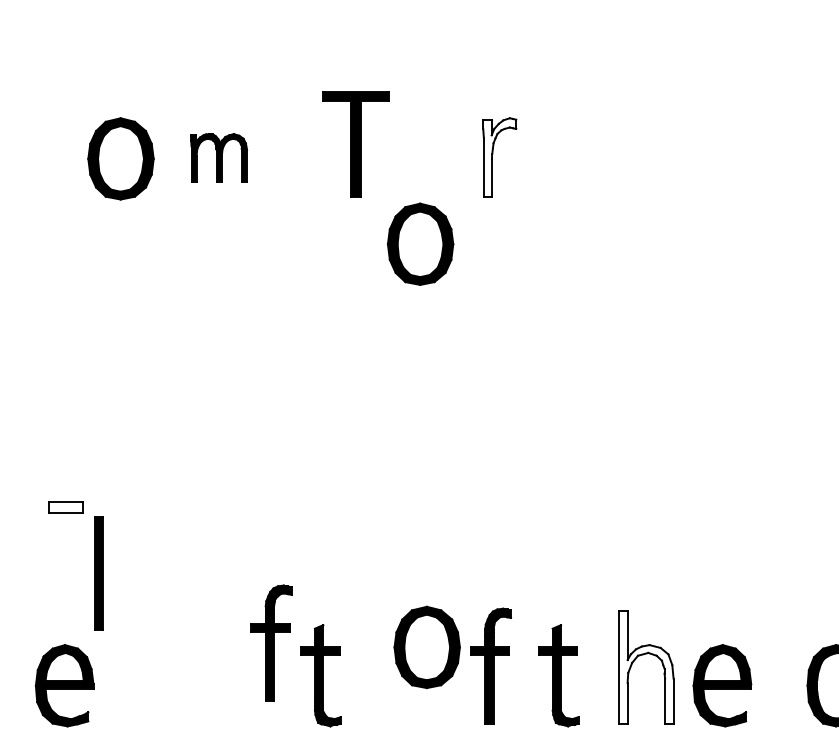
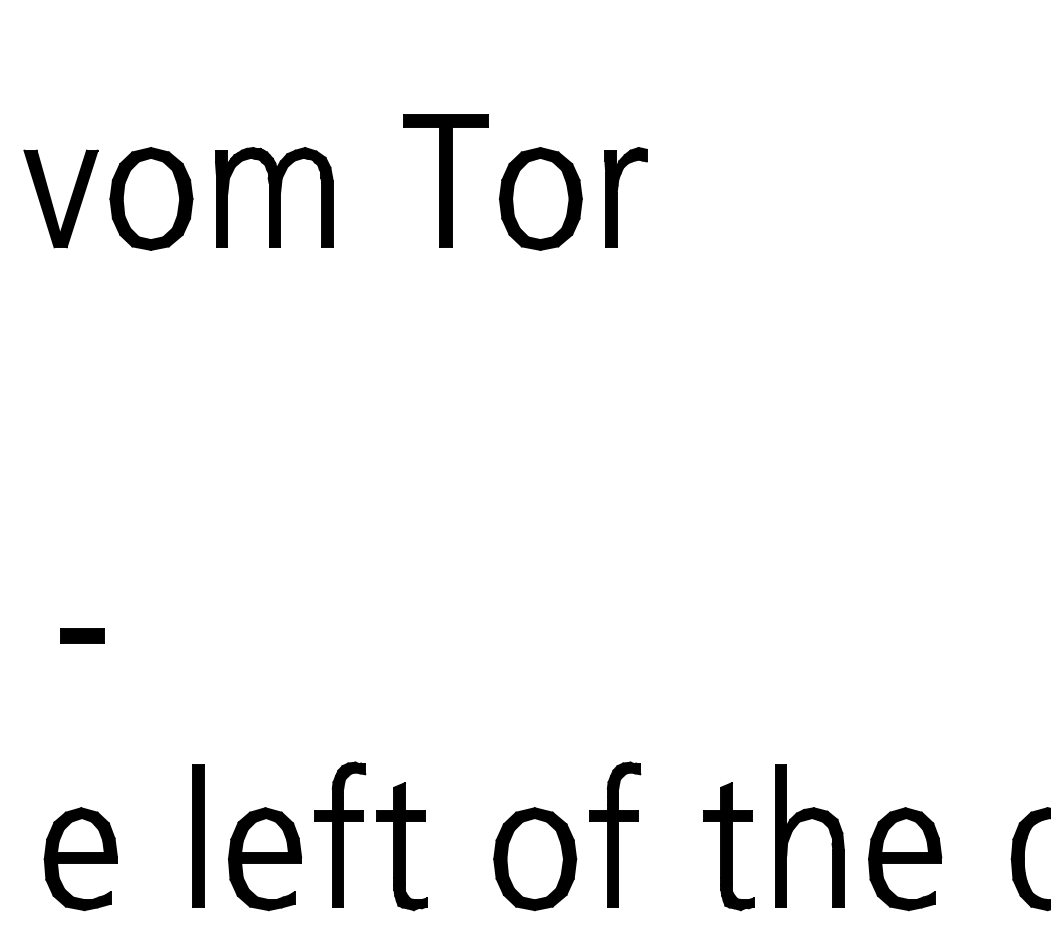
part: (219, 157) -> (274, 197), size x1.67
fill: (499, 157) -> (625, 197), added
part: (42, 161) -> (52, 202), added
part: (420, 243) -> (540, 198), moved
fill: (65, 507) -> (82, 635), added
part: (98, 572) -> (198, 835), moved
part: (271, 642) -> (340, 834), moved
part: (427, 647) -> (535, 859), moved
fill: (646, 667) -> (809, 836), added
part: (558, 675) -> (728, 846), moved
part: (212, 686) -> (265, 859), added

